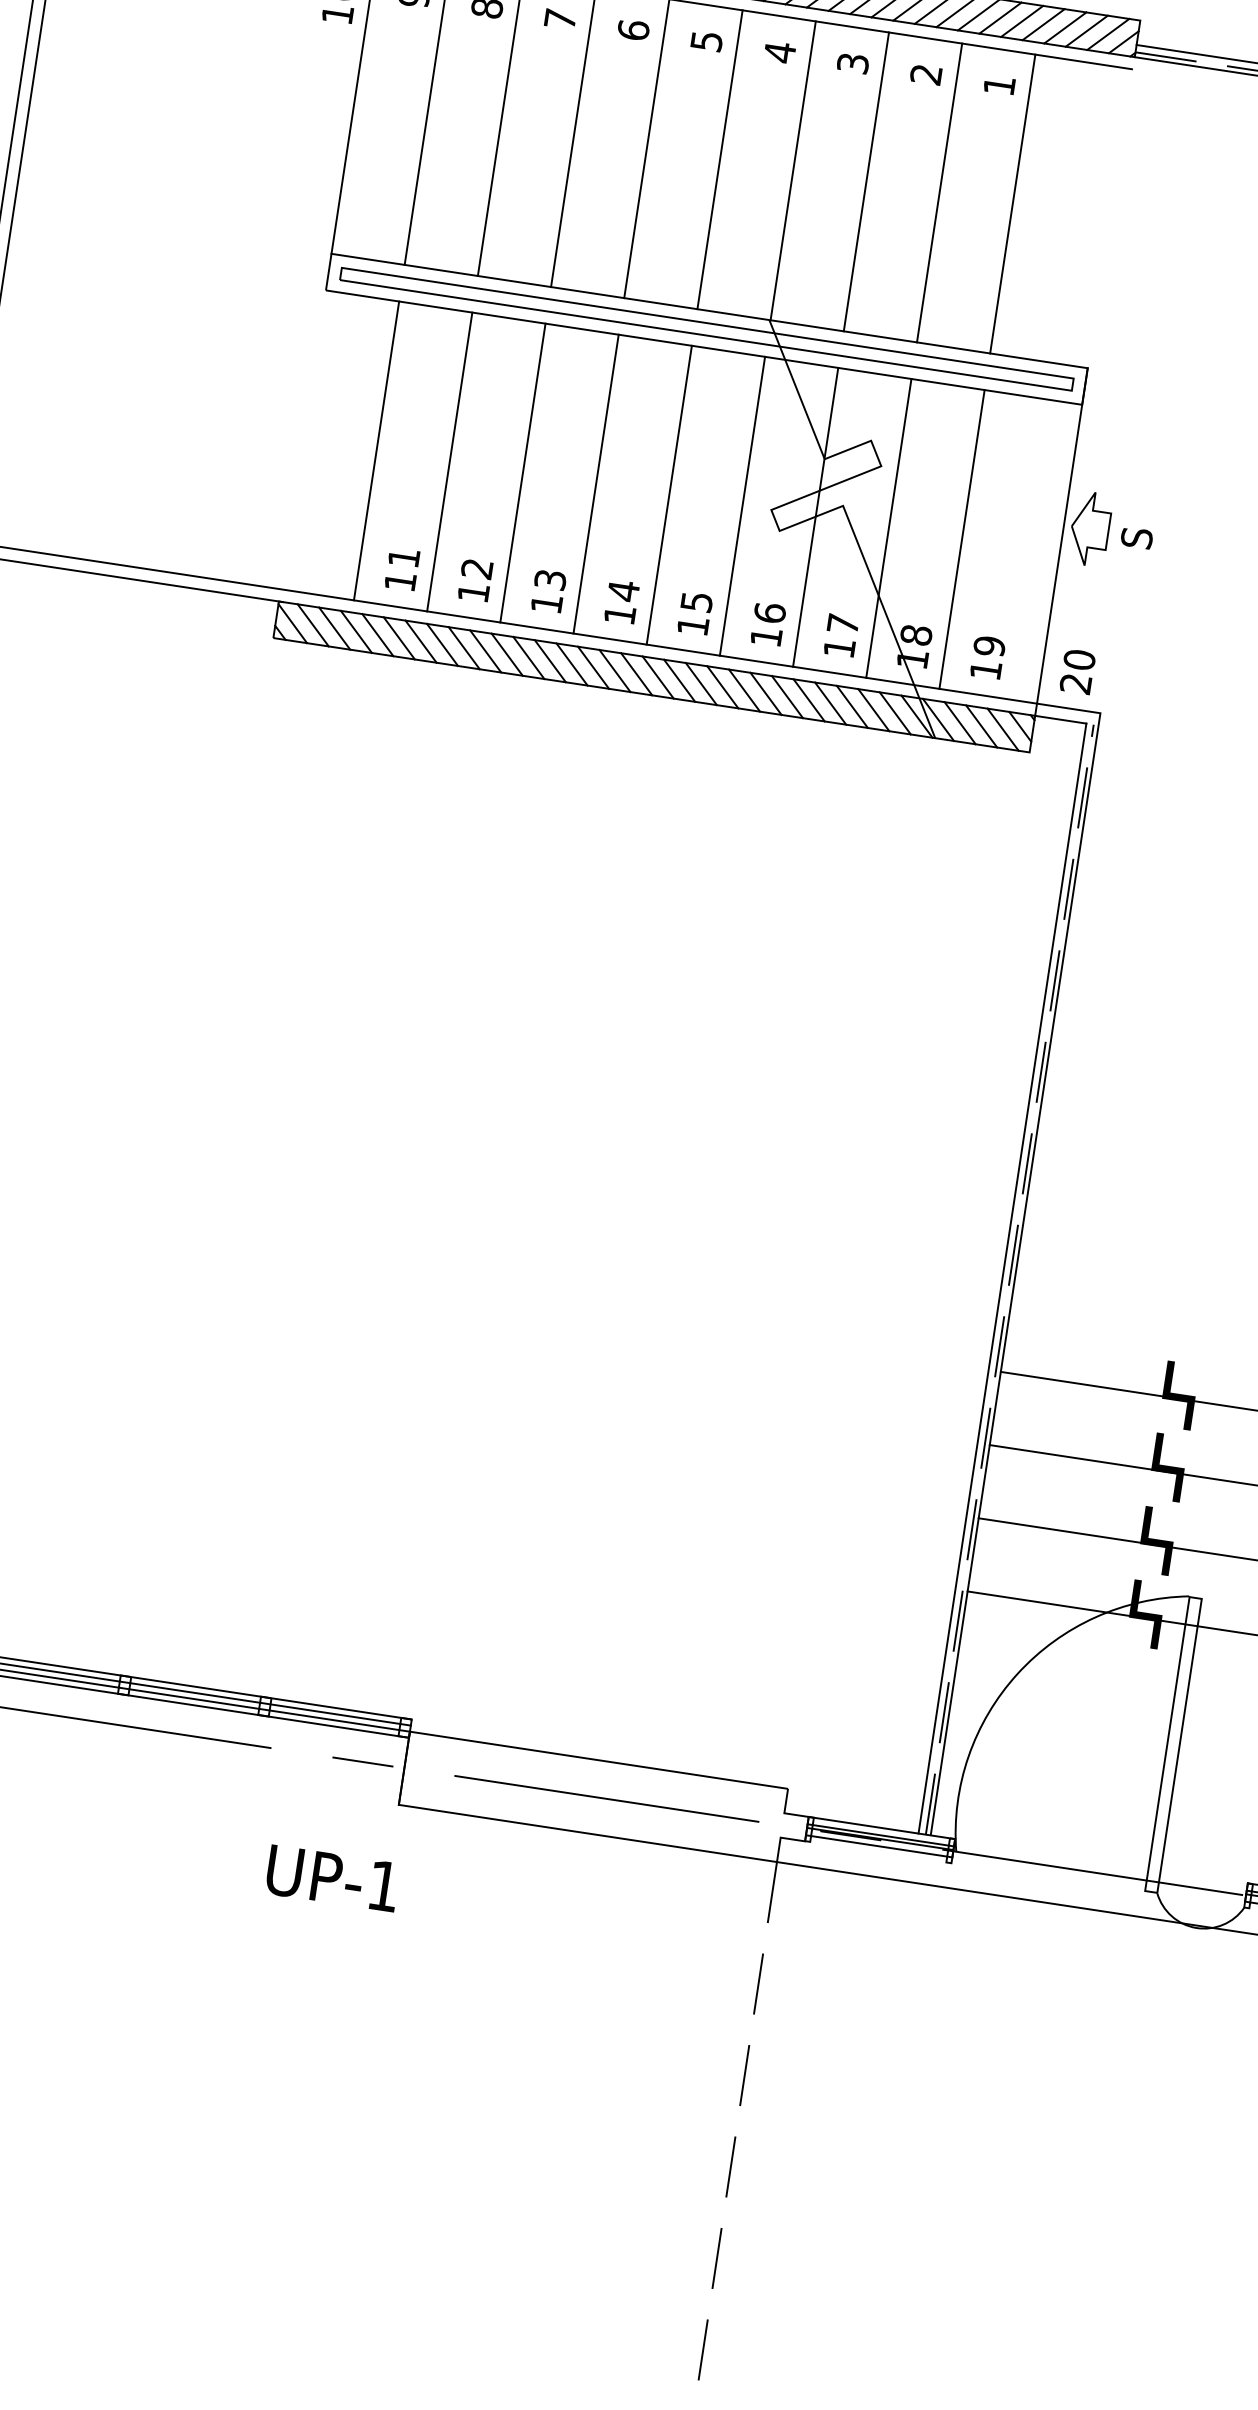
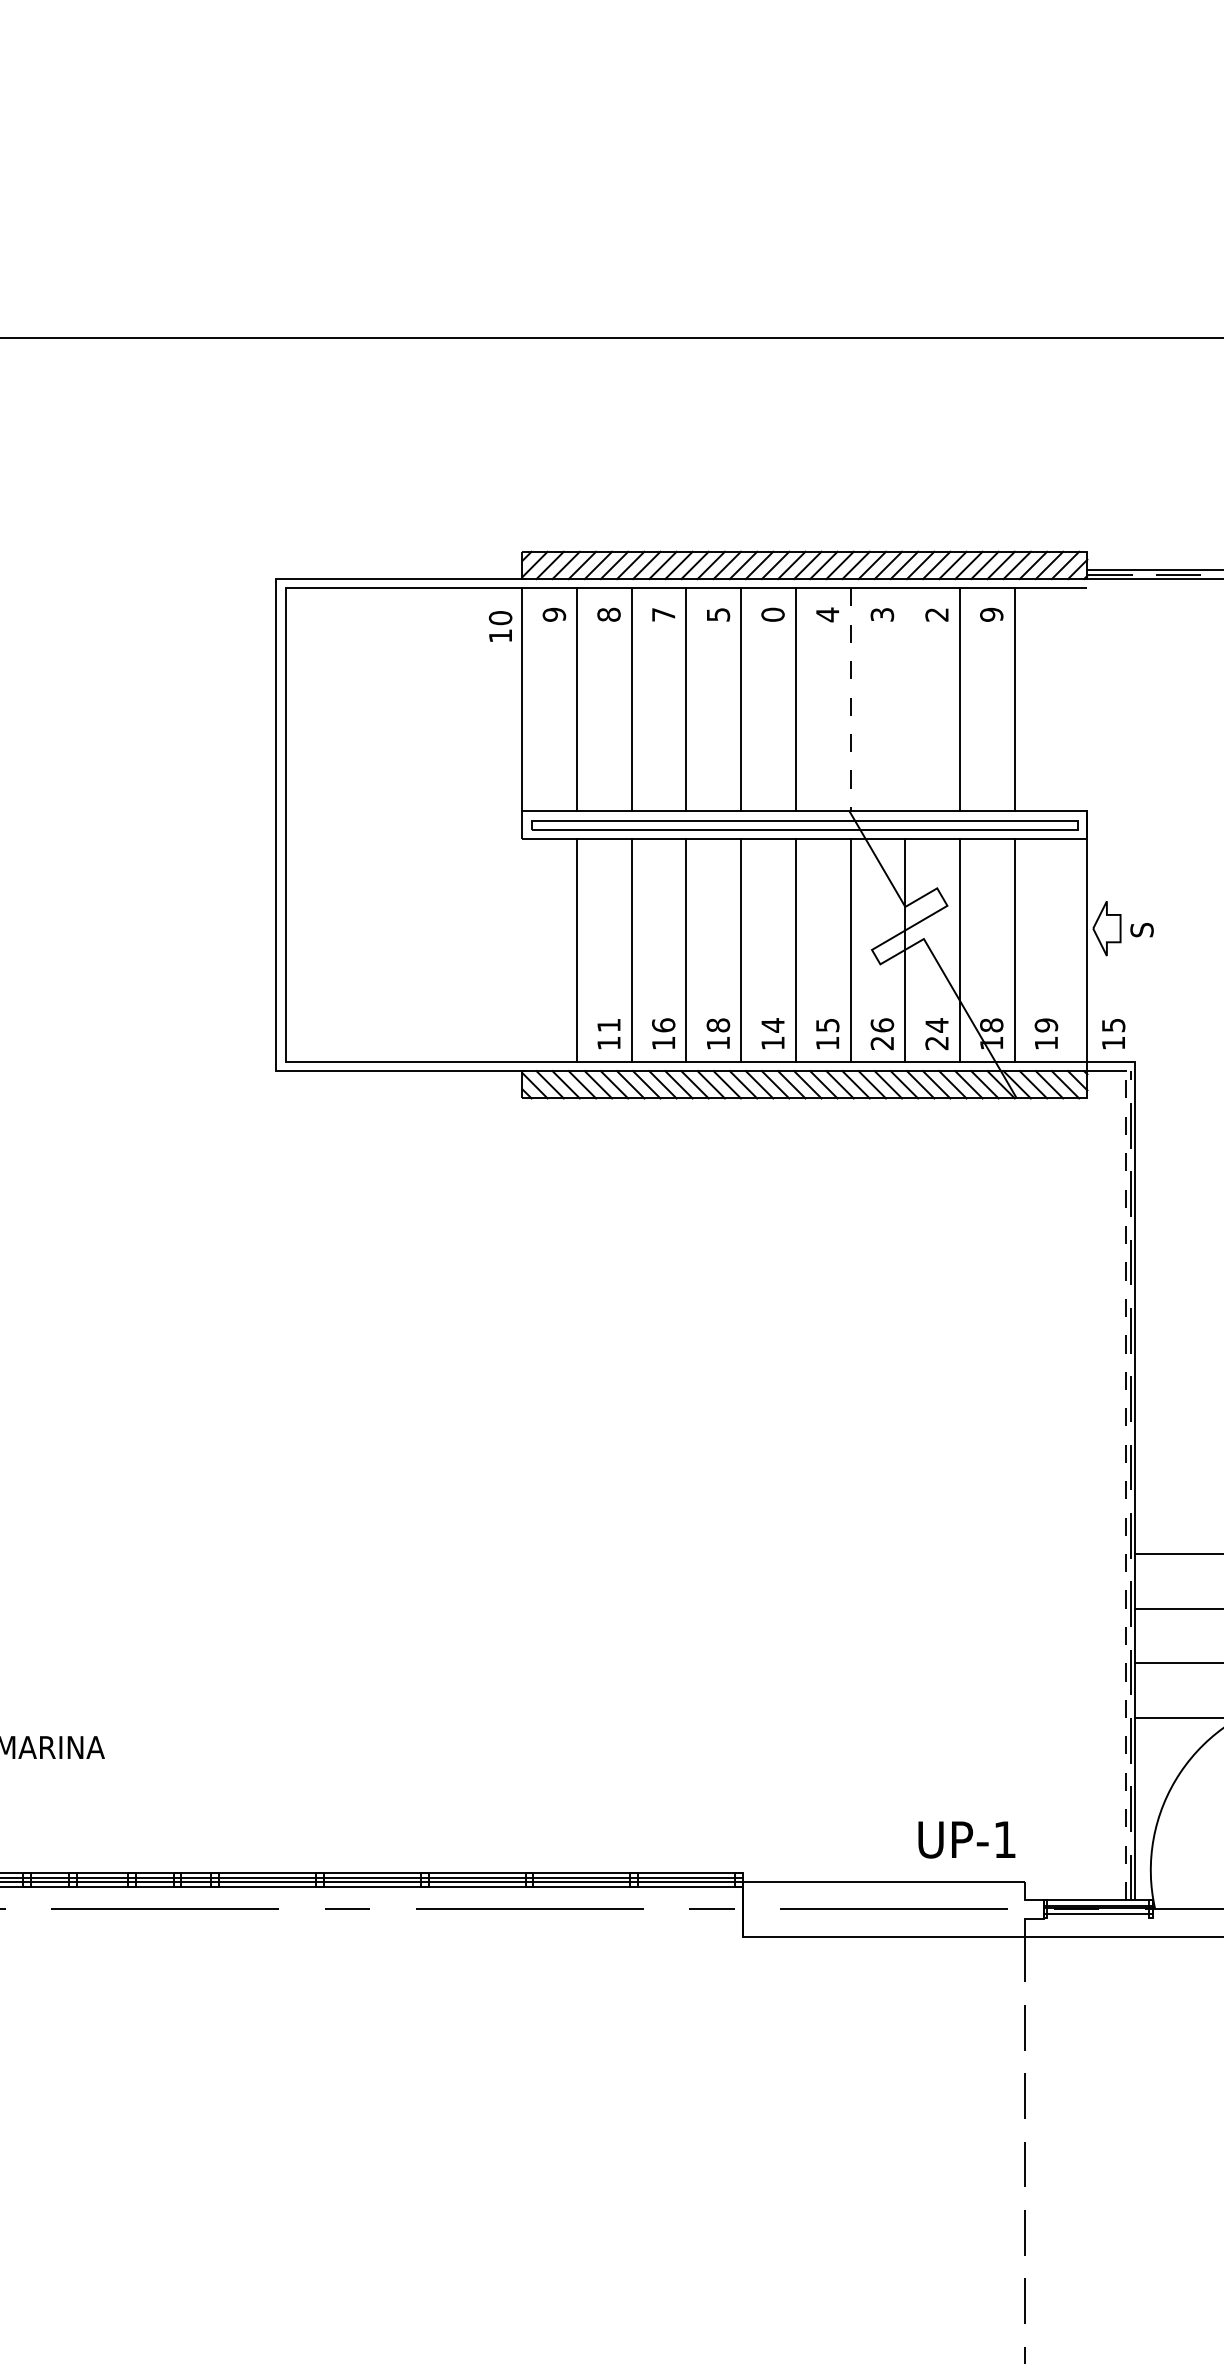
text: (633, 29) -> (718, 614), 6 -> 5
text: (706, 40) -> (772, 614), 5 -> 0
text: (999, 85) -> (991, 614), 1 -> 9
line: (793, 170) -> (850, 699), solid -> dashed
line: (866, 181) -> (905, 699), removed
text: (476, 568) -> (663, 1025), 12 -> 16
text: (550, 580) -> (718, 1025), 13 -> 18
text: (840, 636) -> (936, 1034), 17 -> 24
text: (765, 637) -> (881, 1043), 16 -> 26
text: (1077, 672) -> (1113, 1034), 20 -> 15
line: (1002, 1278) -> (1125, 1485), solid -> dashed
text: (332, 1878) -> (966, 1839), moved

